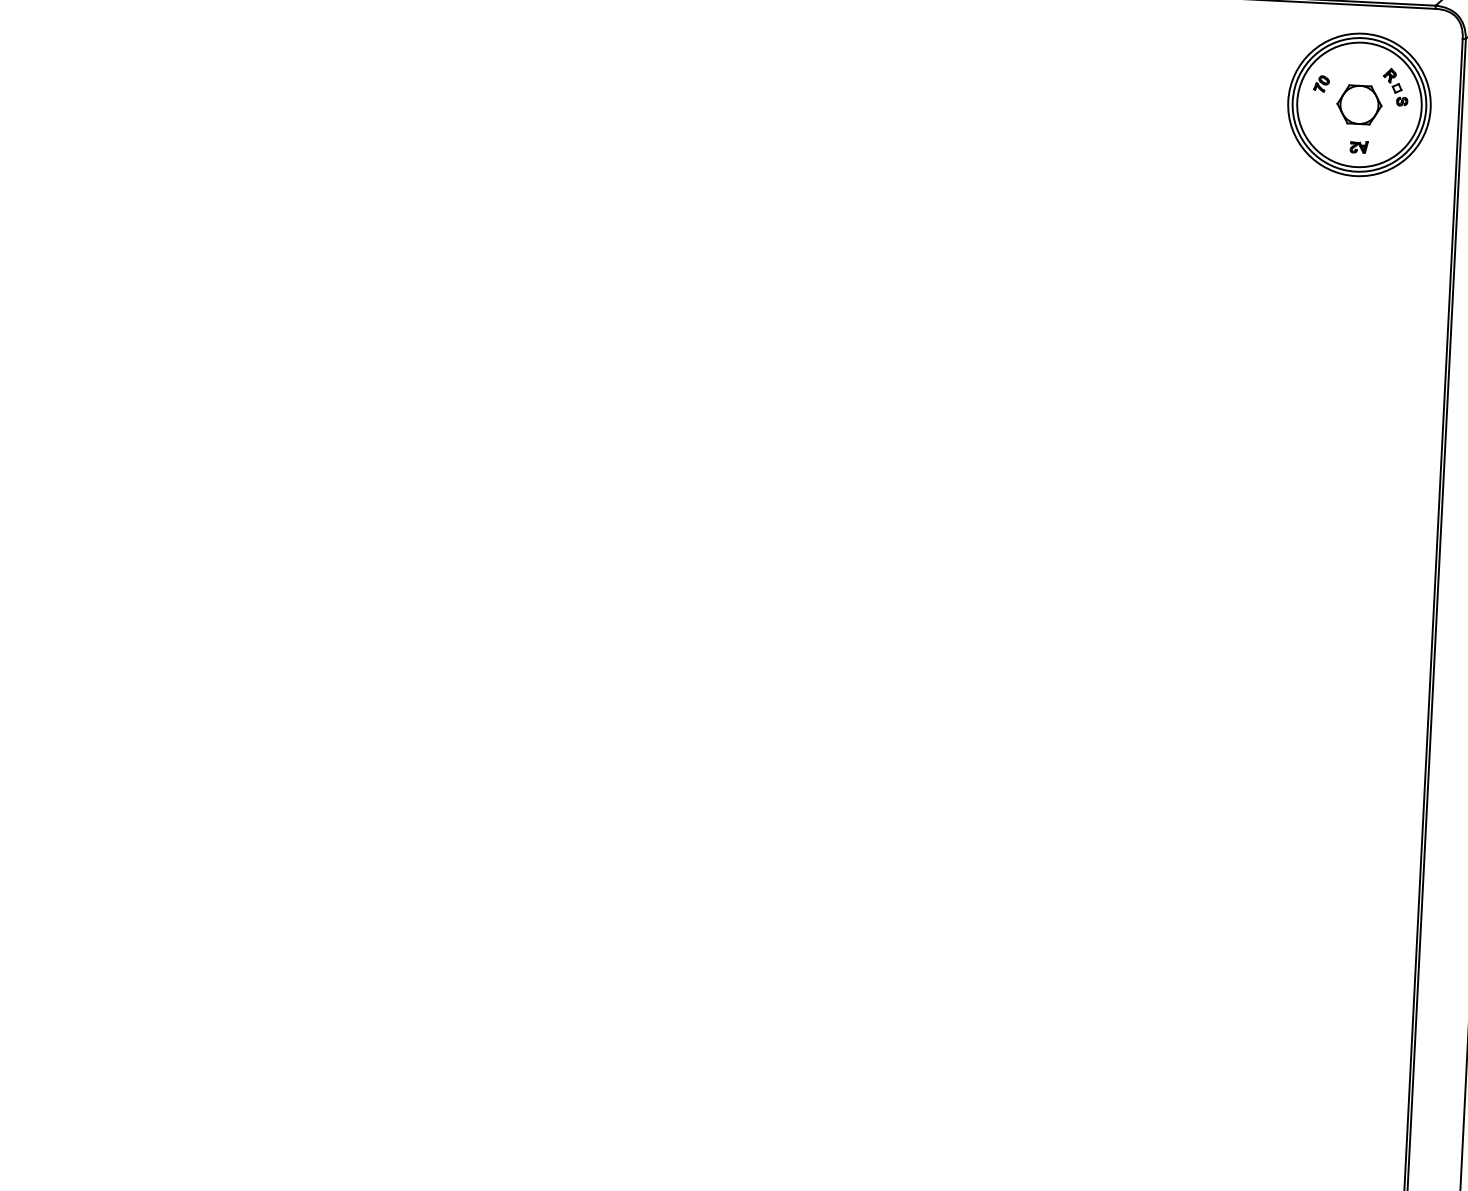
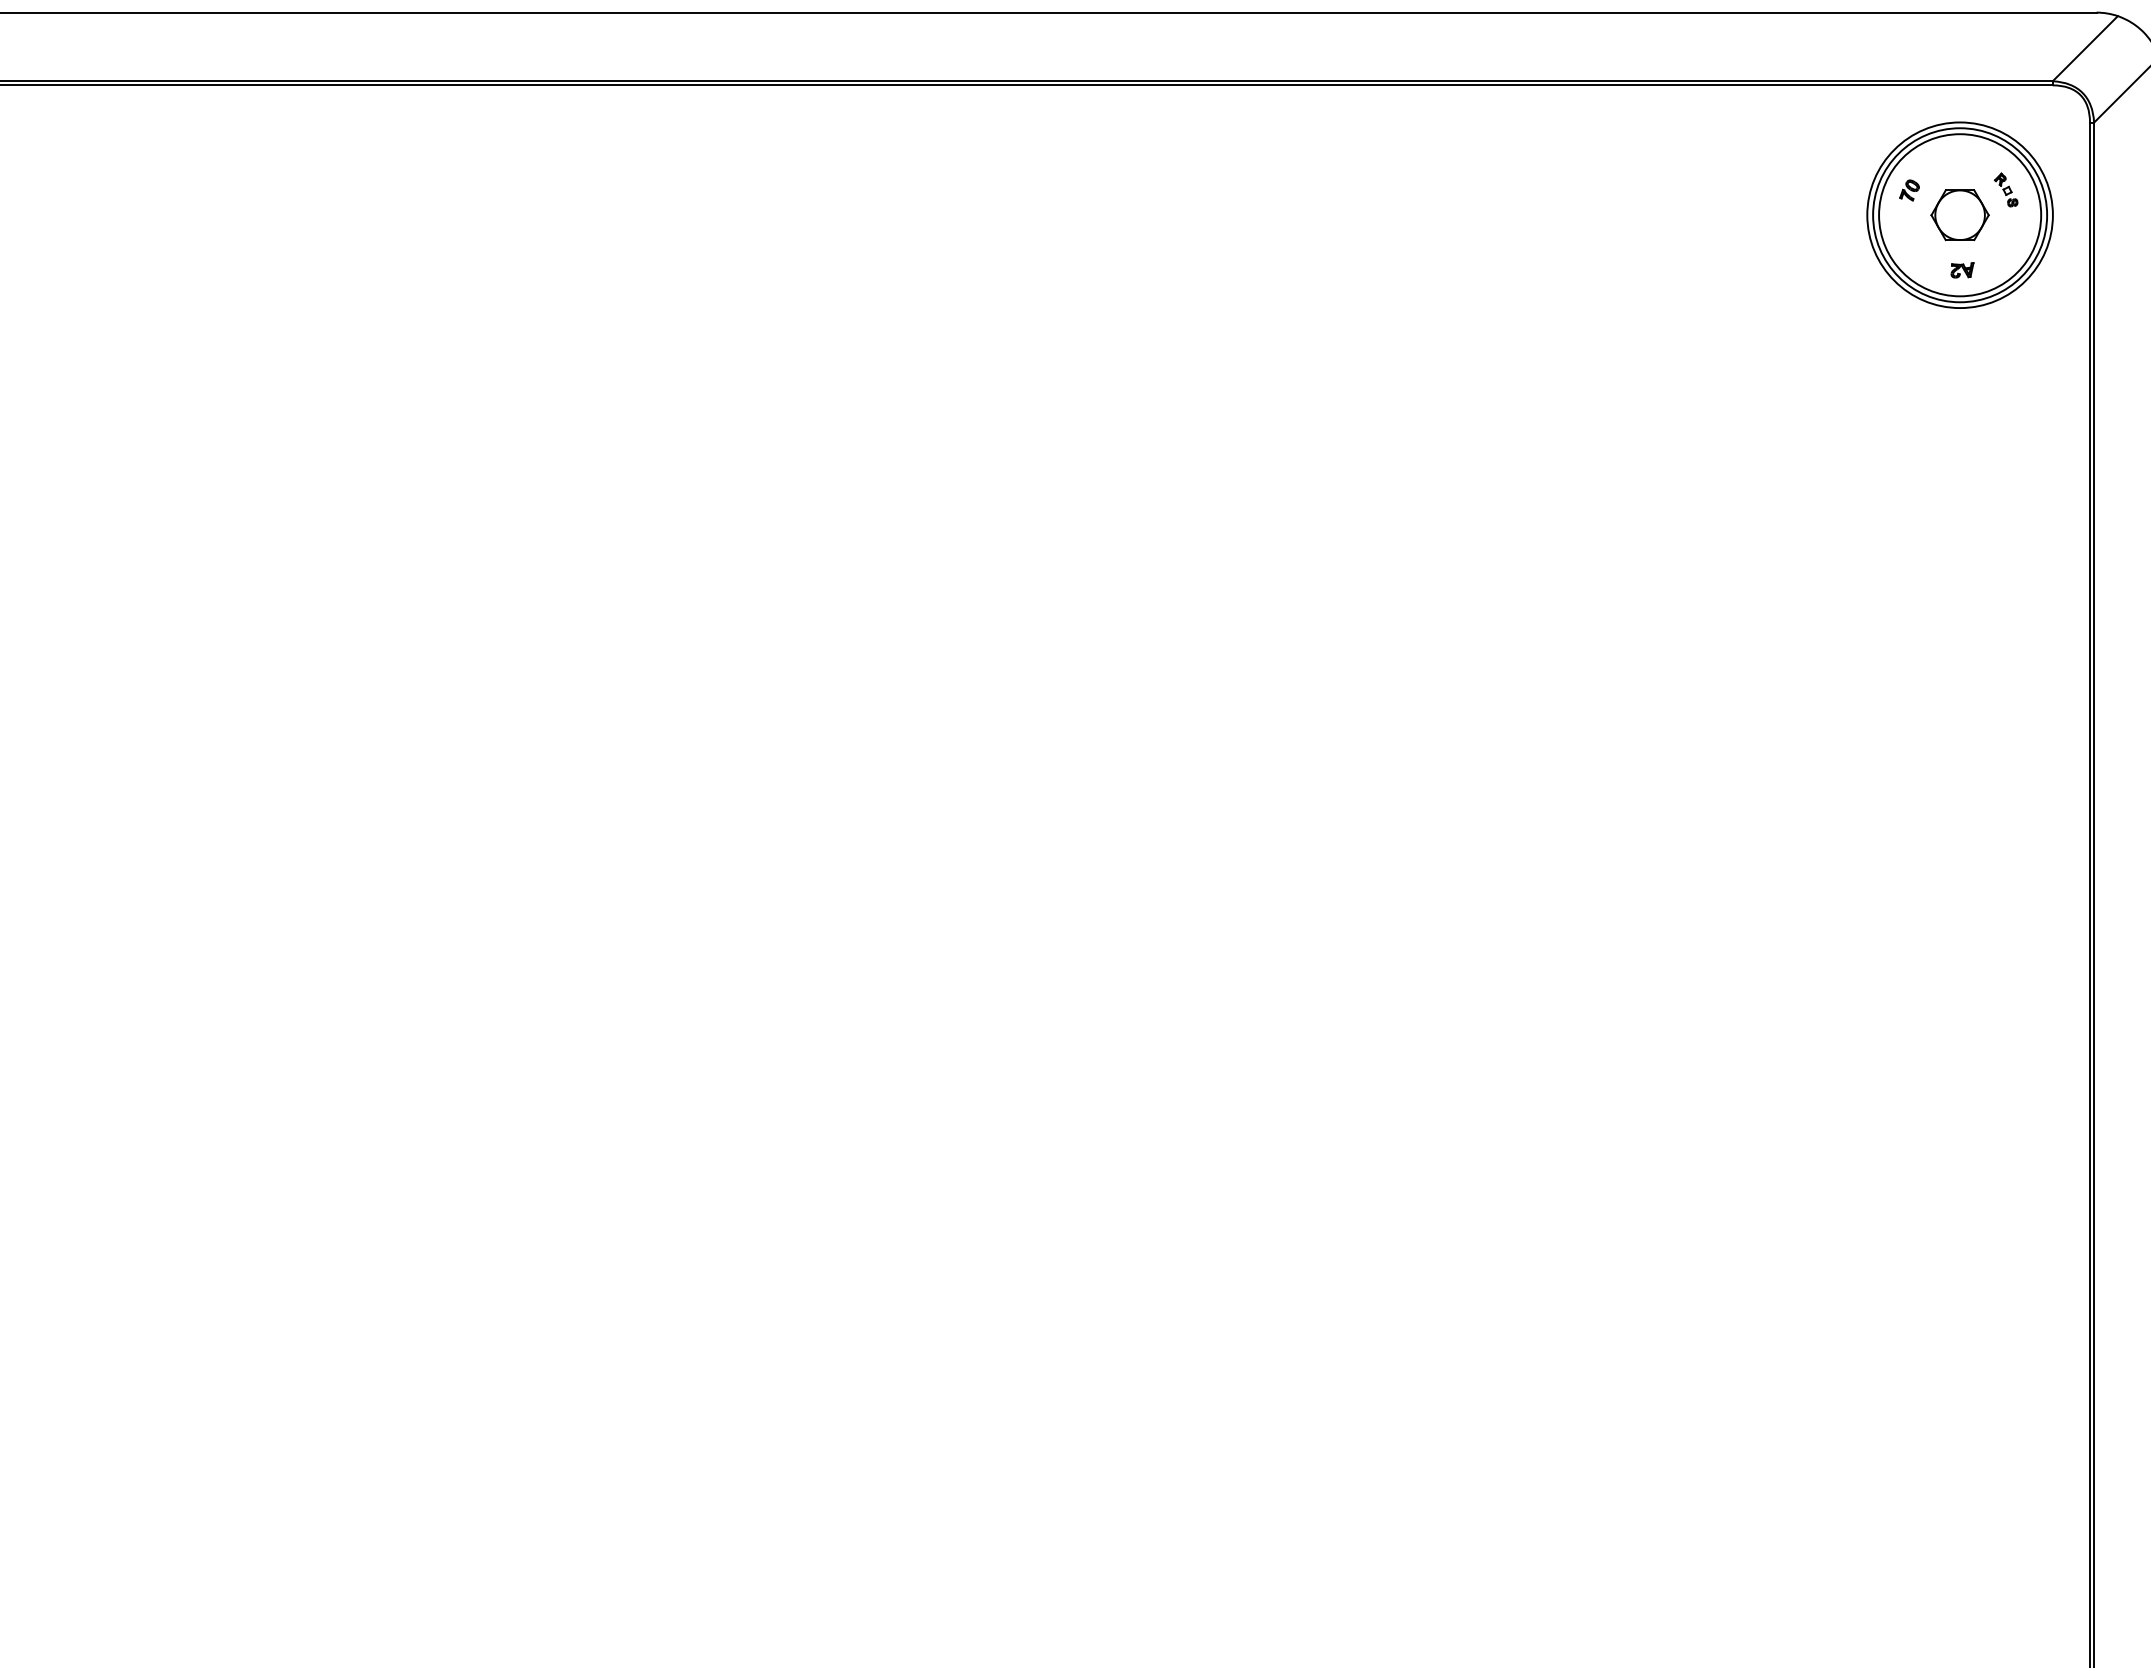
part: (1396, 86) -> (2006, 189), size x0.7

